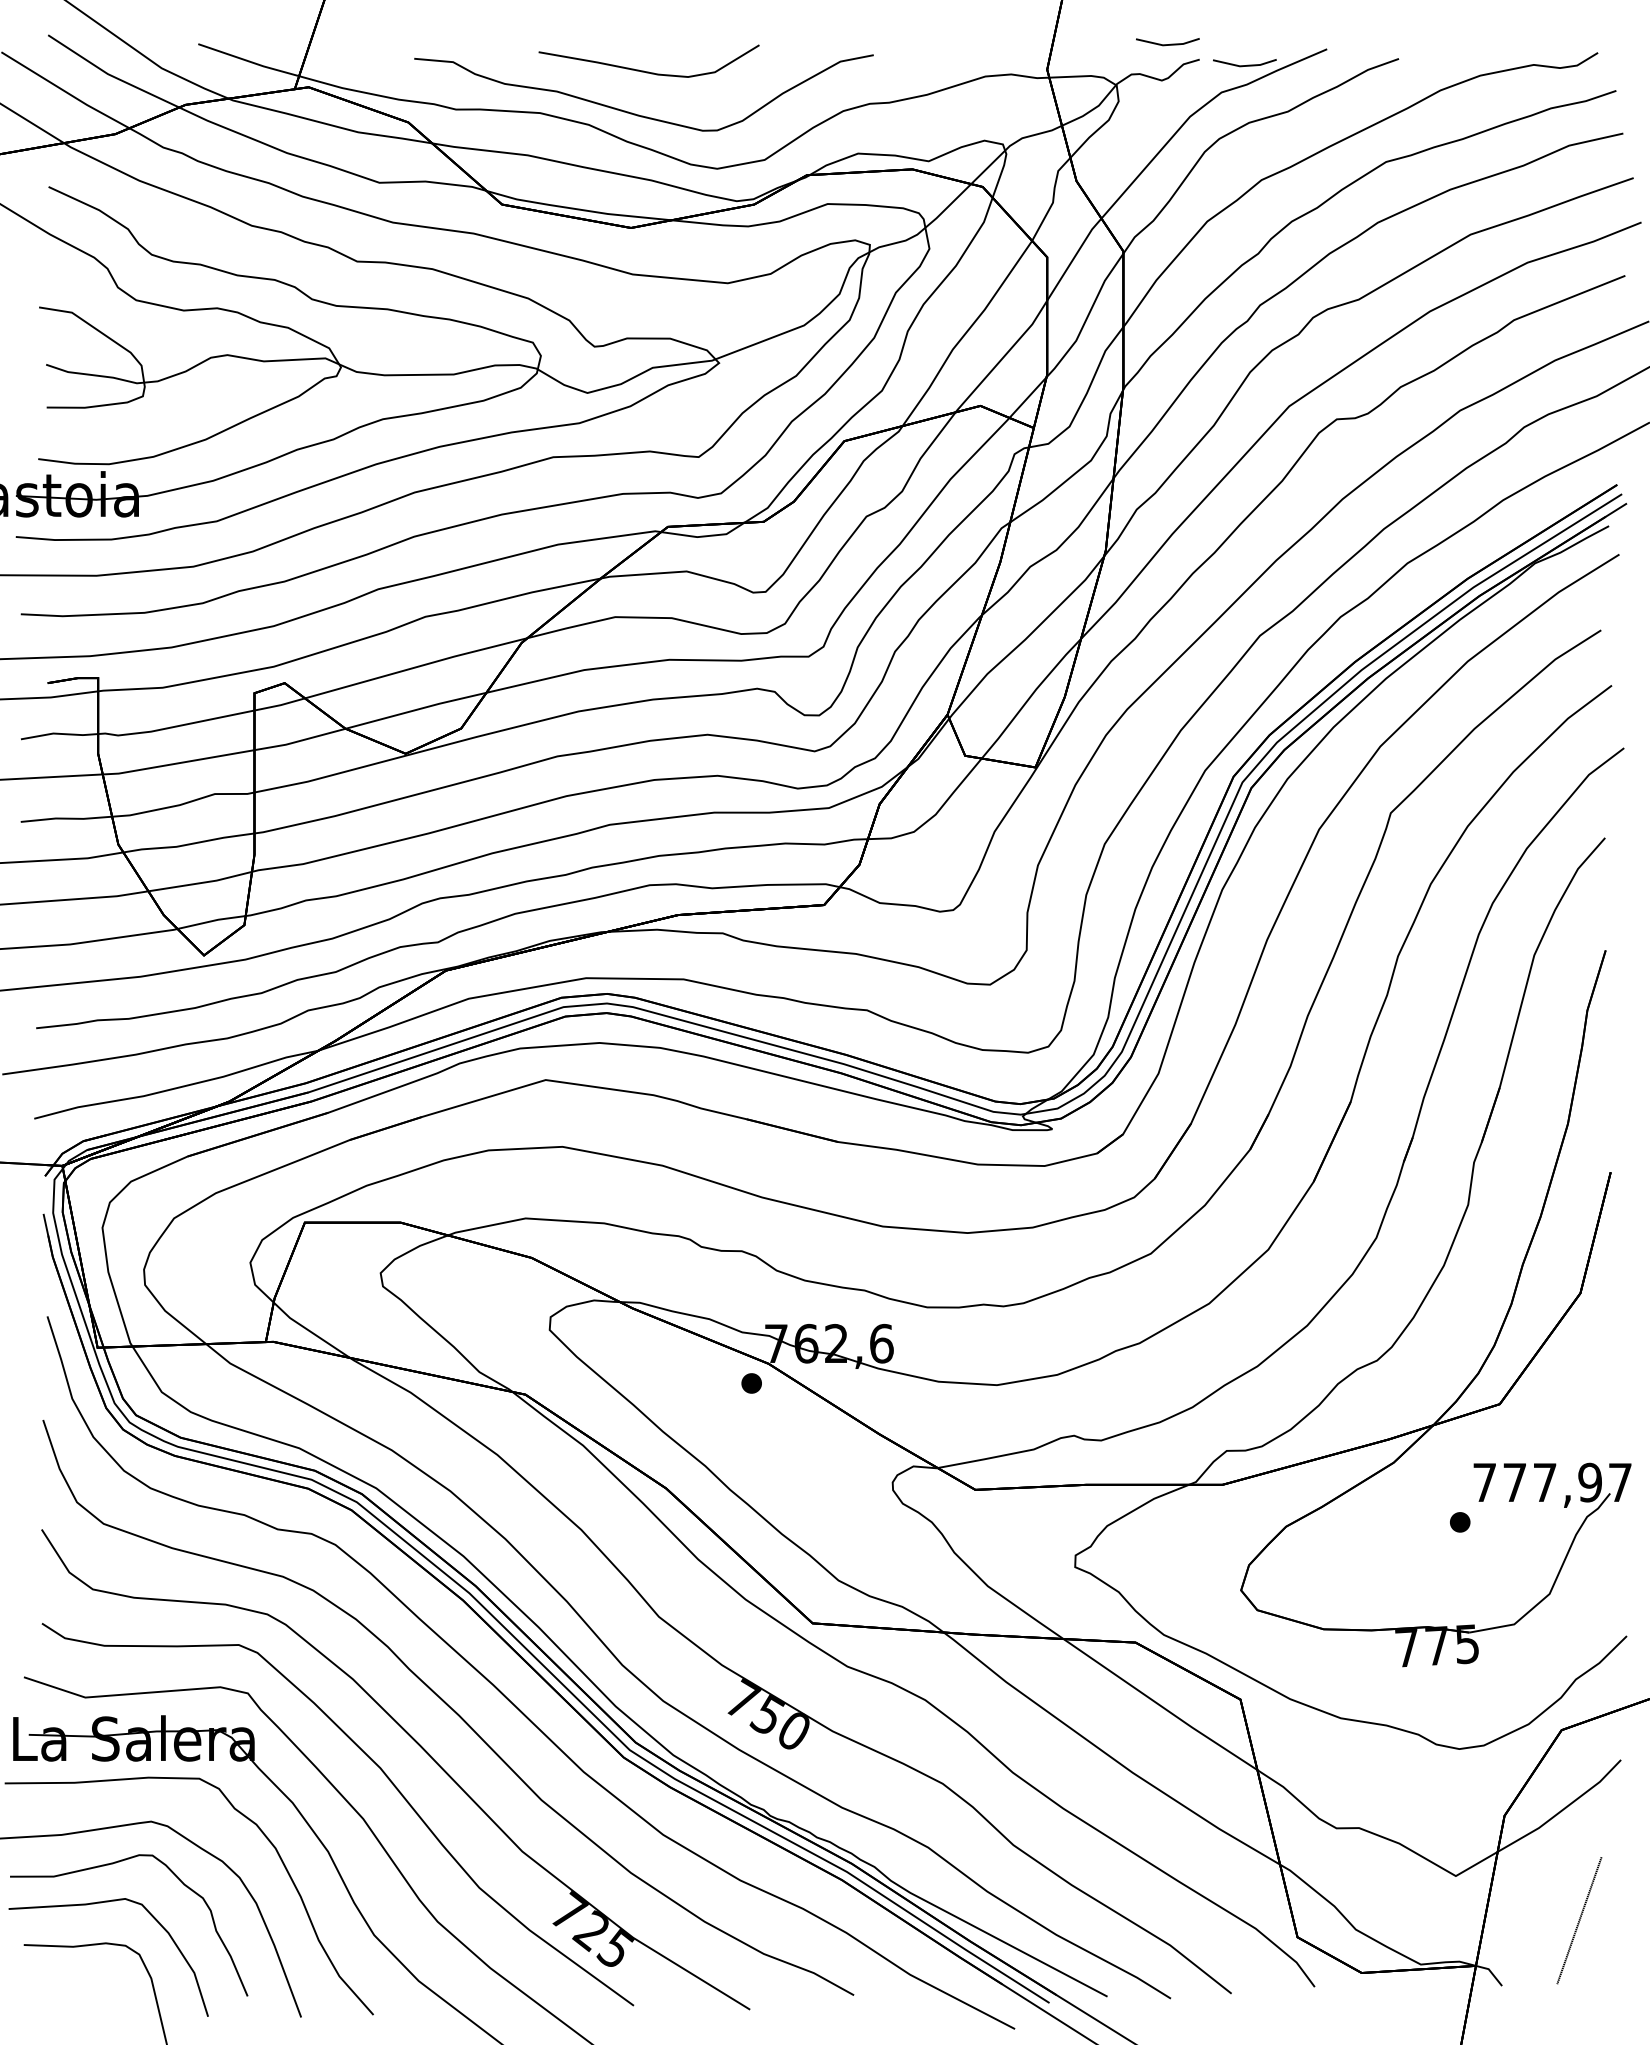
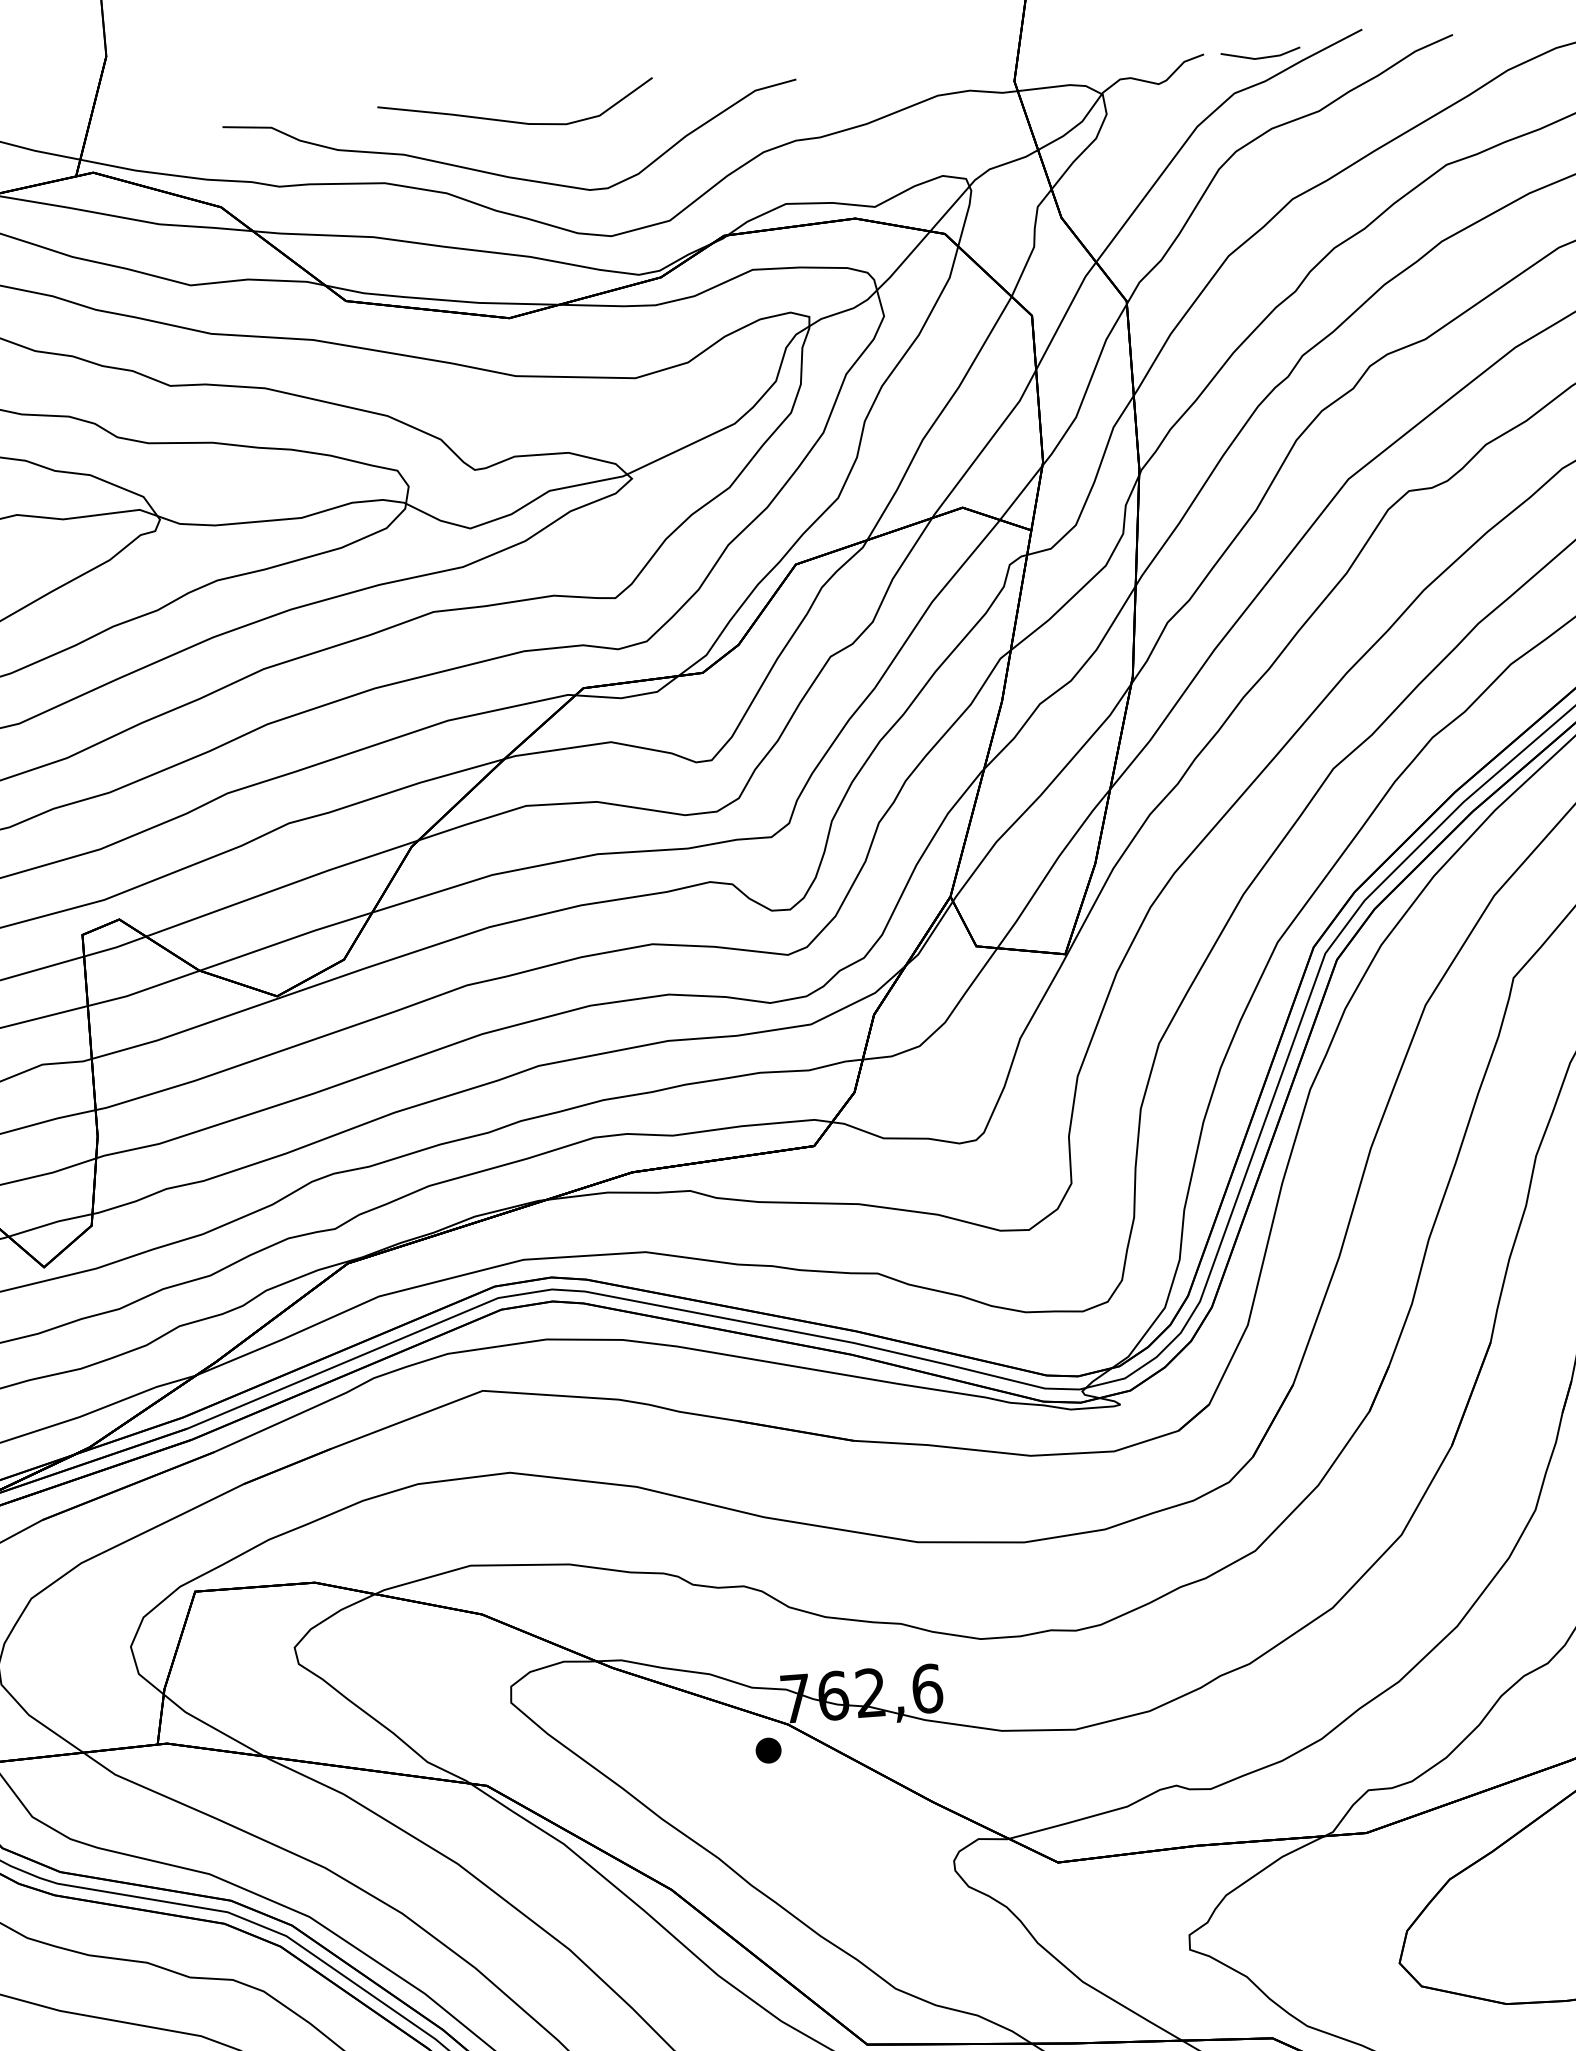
line: (1167, 44) -> (1162, 38), removed

